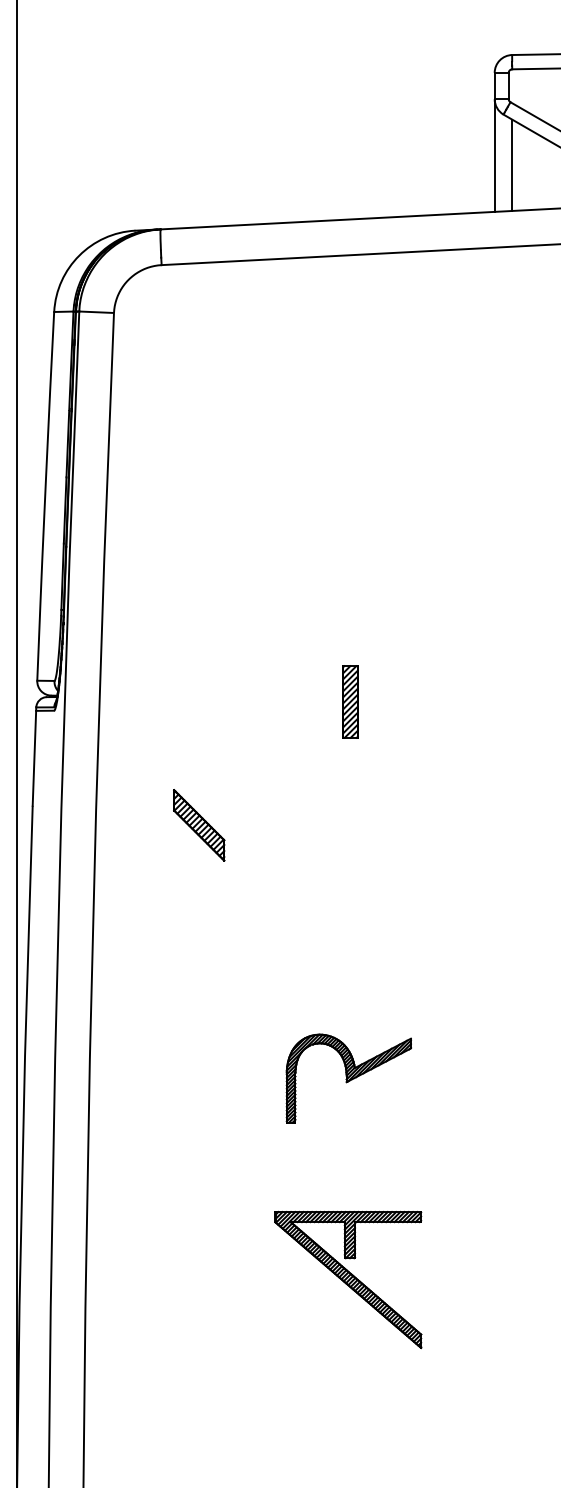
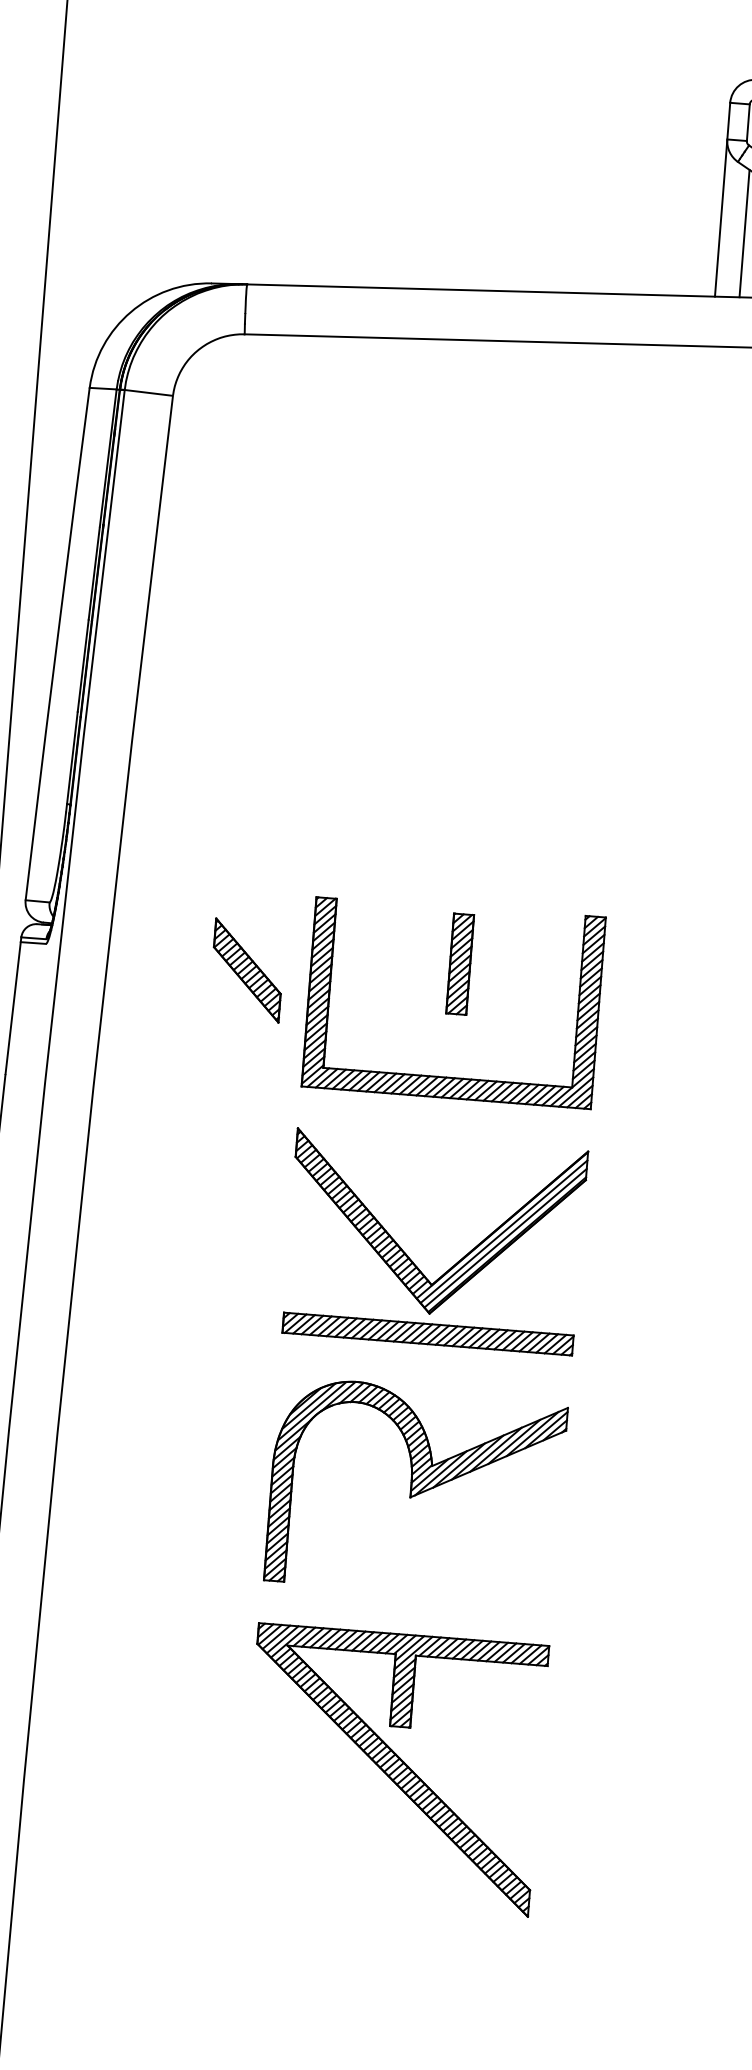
part: (347, 782) -> (447, 1076), added
part: (199, 825) -> (247, 970), moved
part: (333, 915) -> (412, 1260), added
part: (348, 1078) -> (415, 1489), size x1.67
part: (348, 1279) -> (393, 1769), size x1.43

